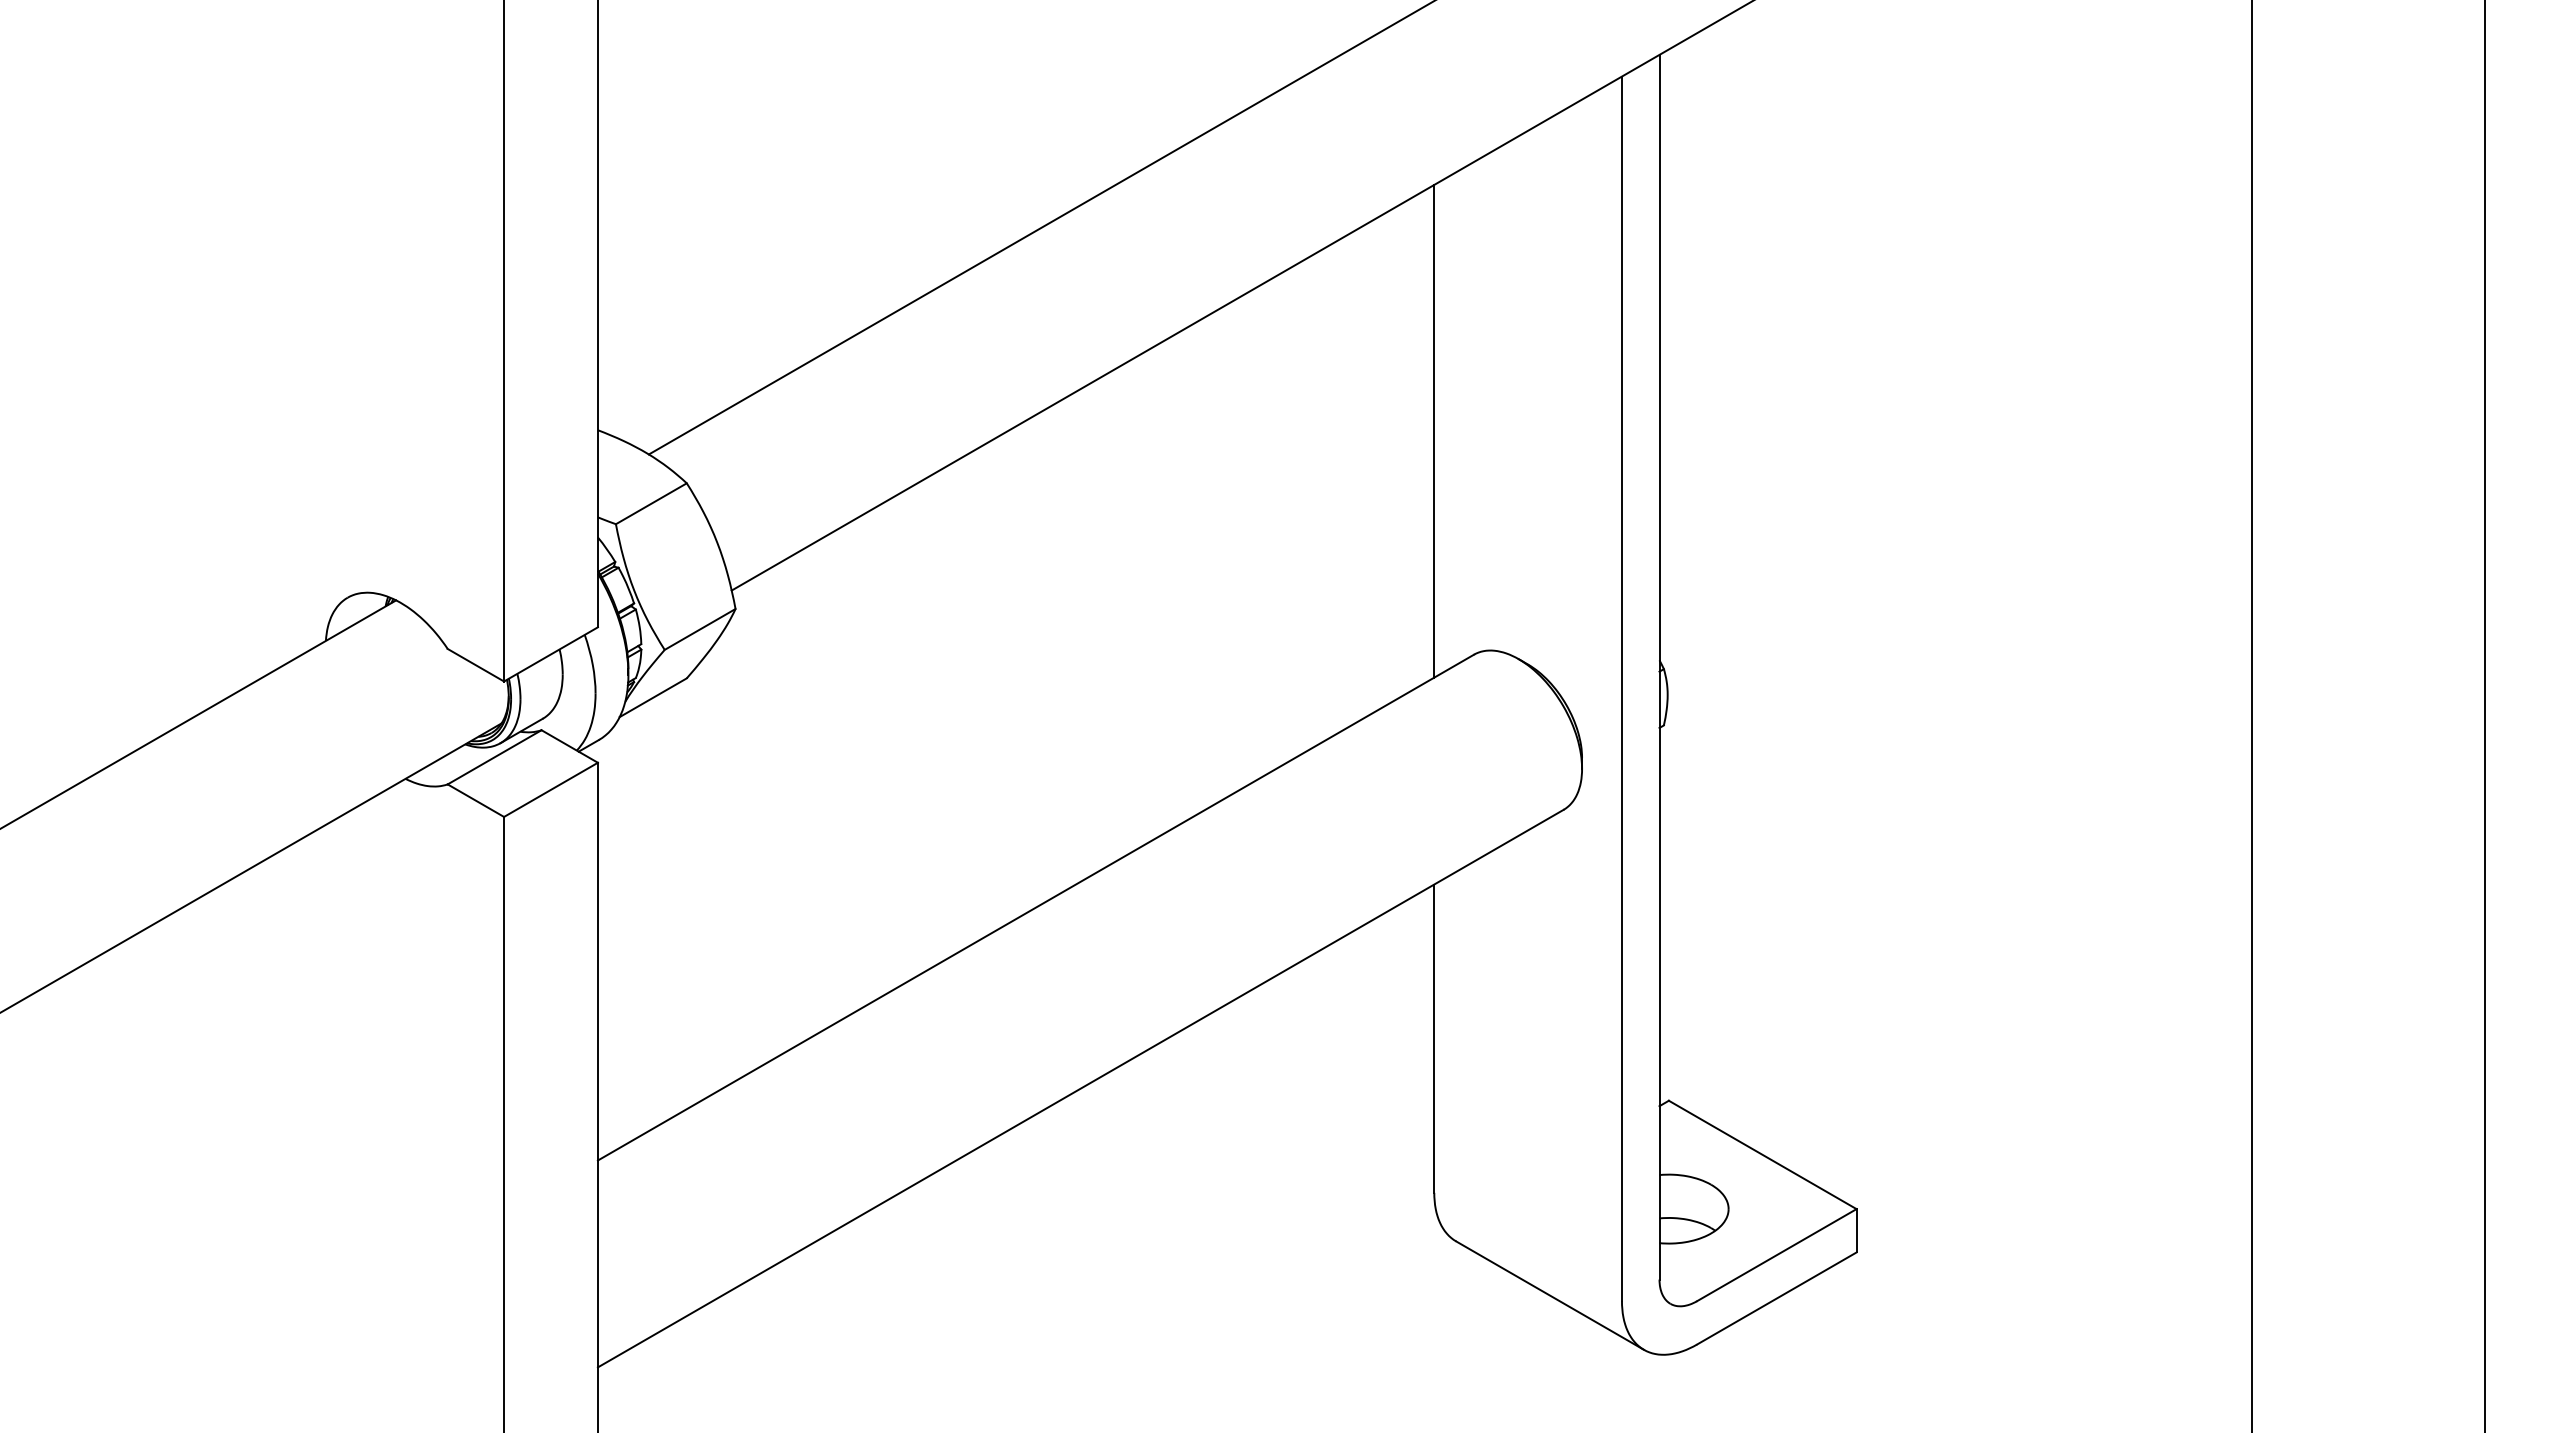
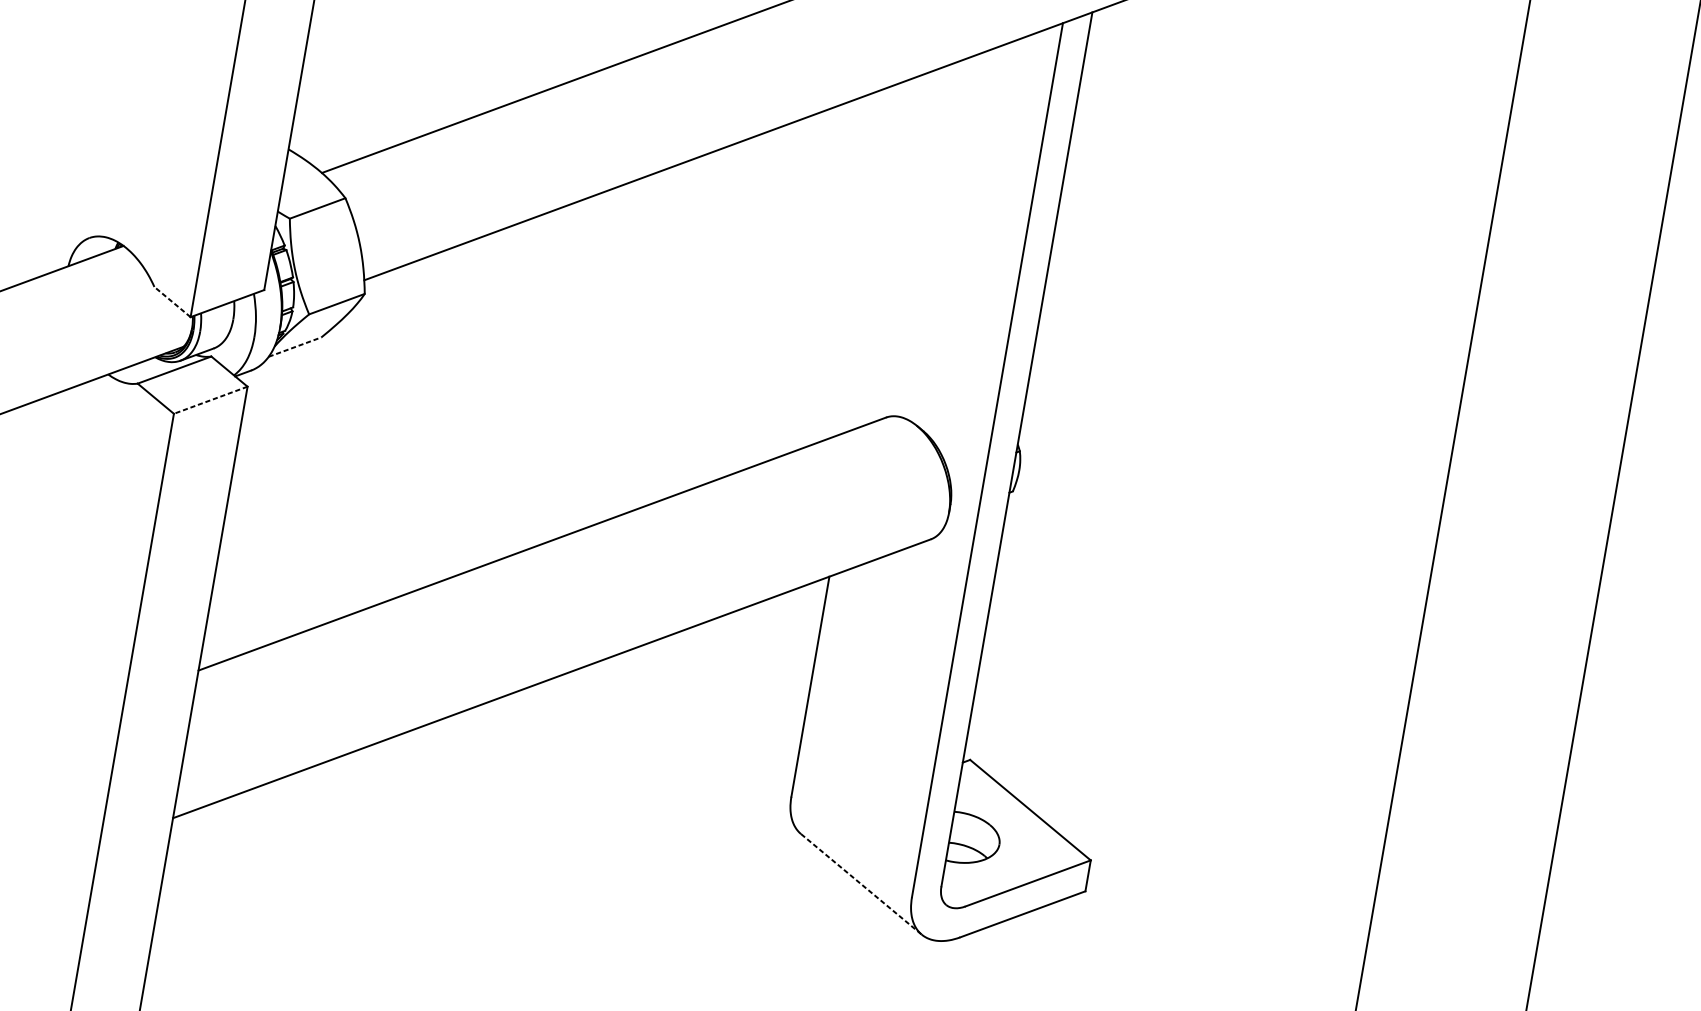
line: (1434, 430) -> (885, 252), removed
line: (475, 665) -> (172, 302), solid -> dashed
line: (653, 697) -> (295, 346), solid -> dashed
line: (550, 790) -> (210, 400), solid -> dashed
line: (1550, 1295) -> (861, 884), solid -> dashed

